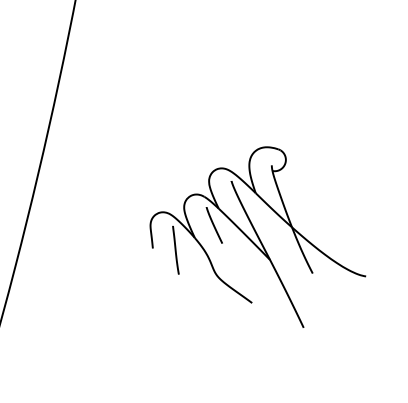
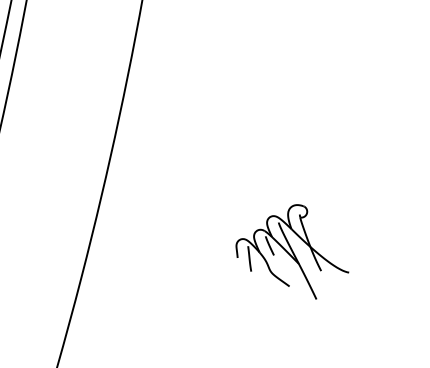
part: (257, 236) -> (292, 251), size x0.6

